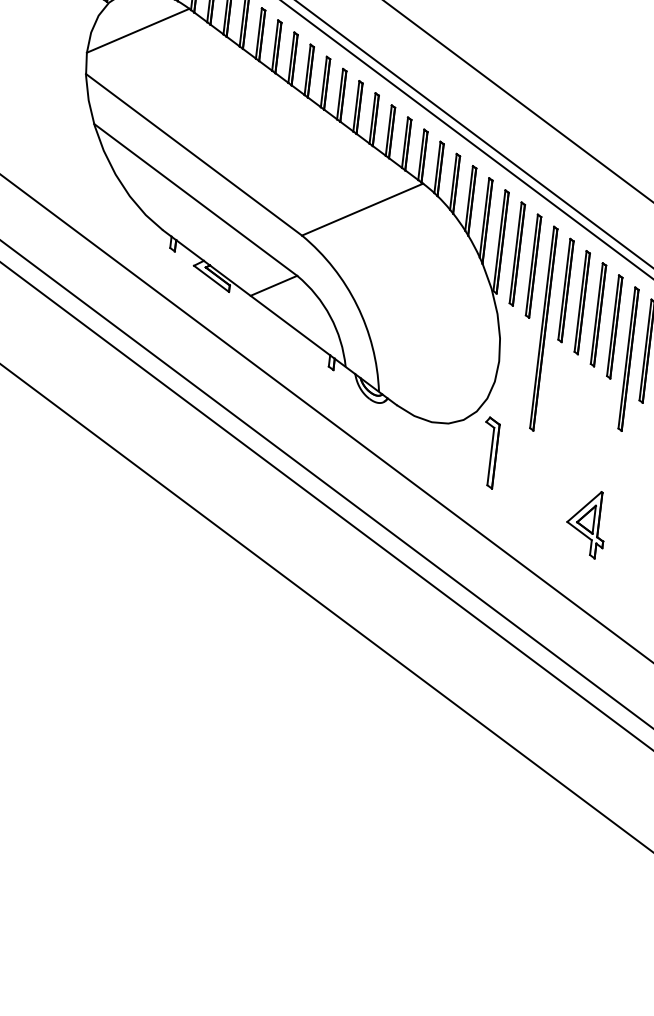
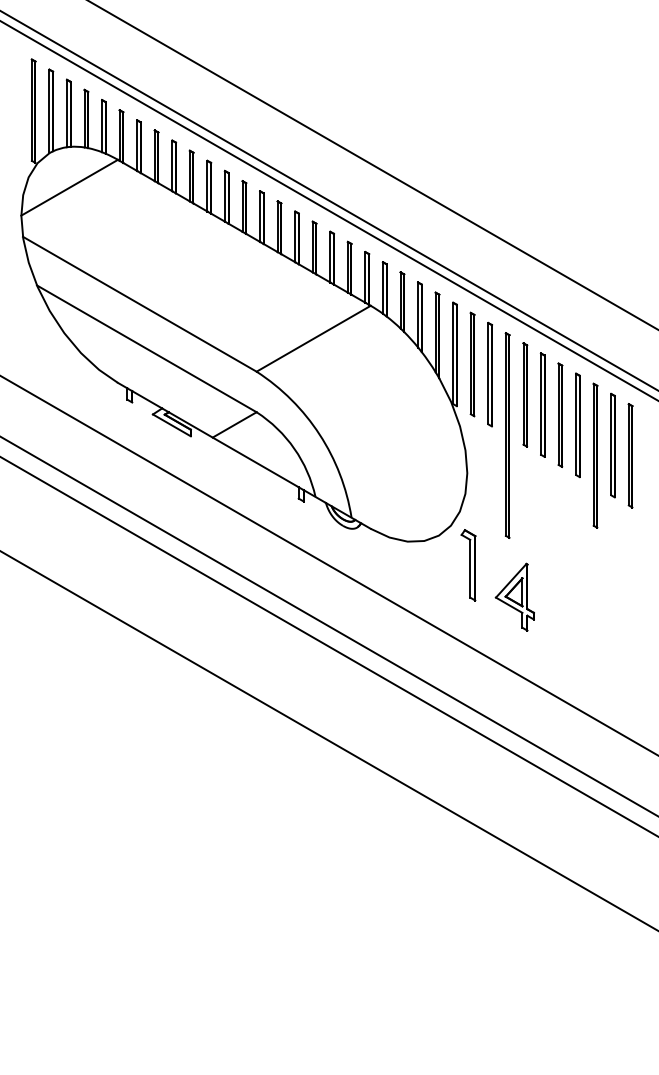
part: (585, 523) -> (514, 596), moved

